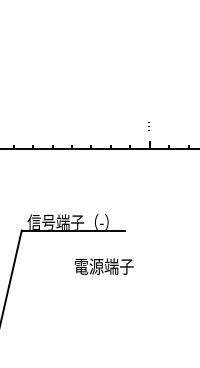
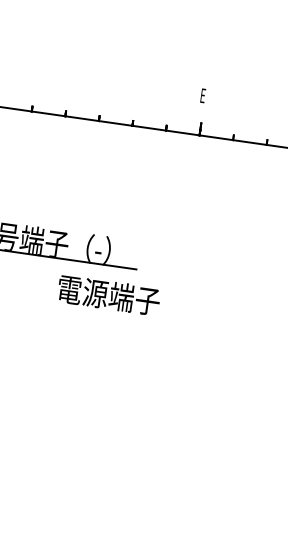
text: (104, 266) -> (109, 295), moved

